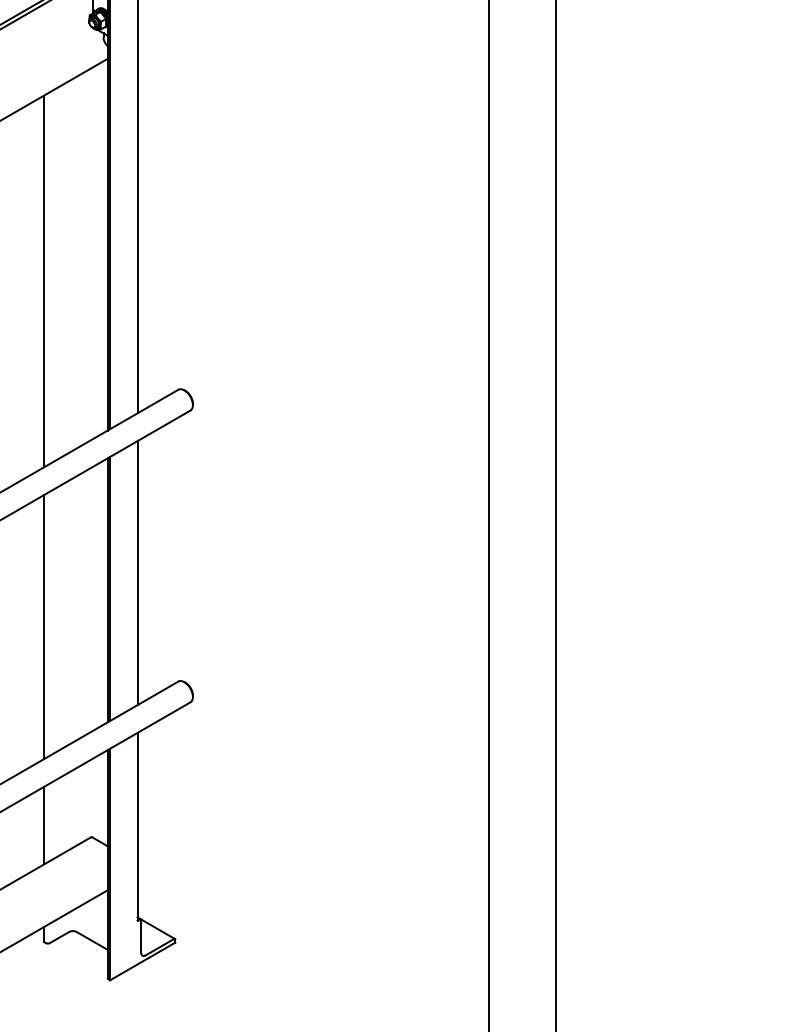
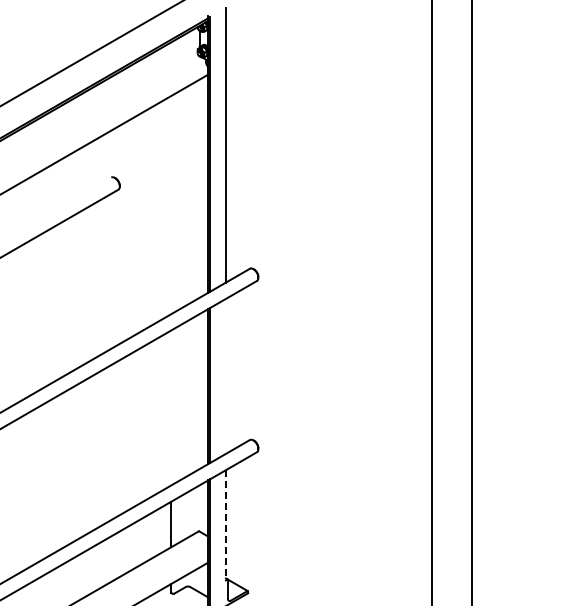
line: (44, 281) -> (171, 205), removed
line: (136, 571) -> (225, 375), removed
line: (44, 626) -> (171, 407), removed
line: (136, 827) -> (225, 525), solid -> dashed

